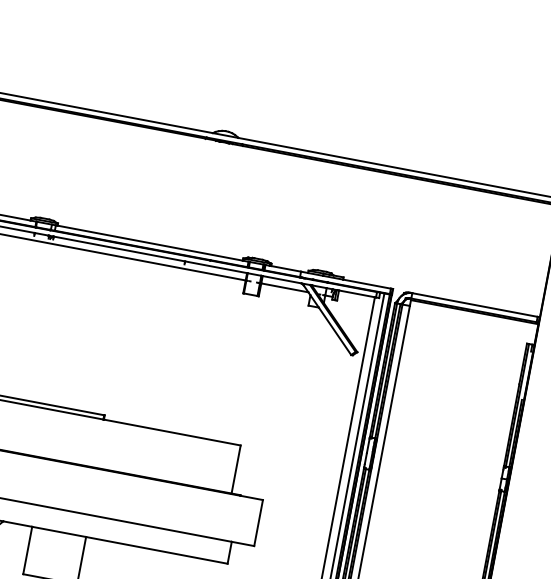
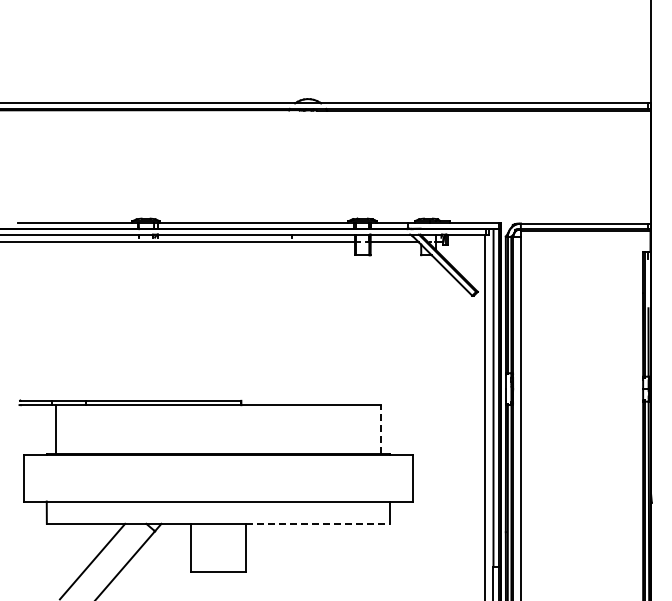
line: (236, 469) -> (380, 429), solid -> dashed
line: (157, 550) -> (318, 523), solid -> dashed

